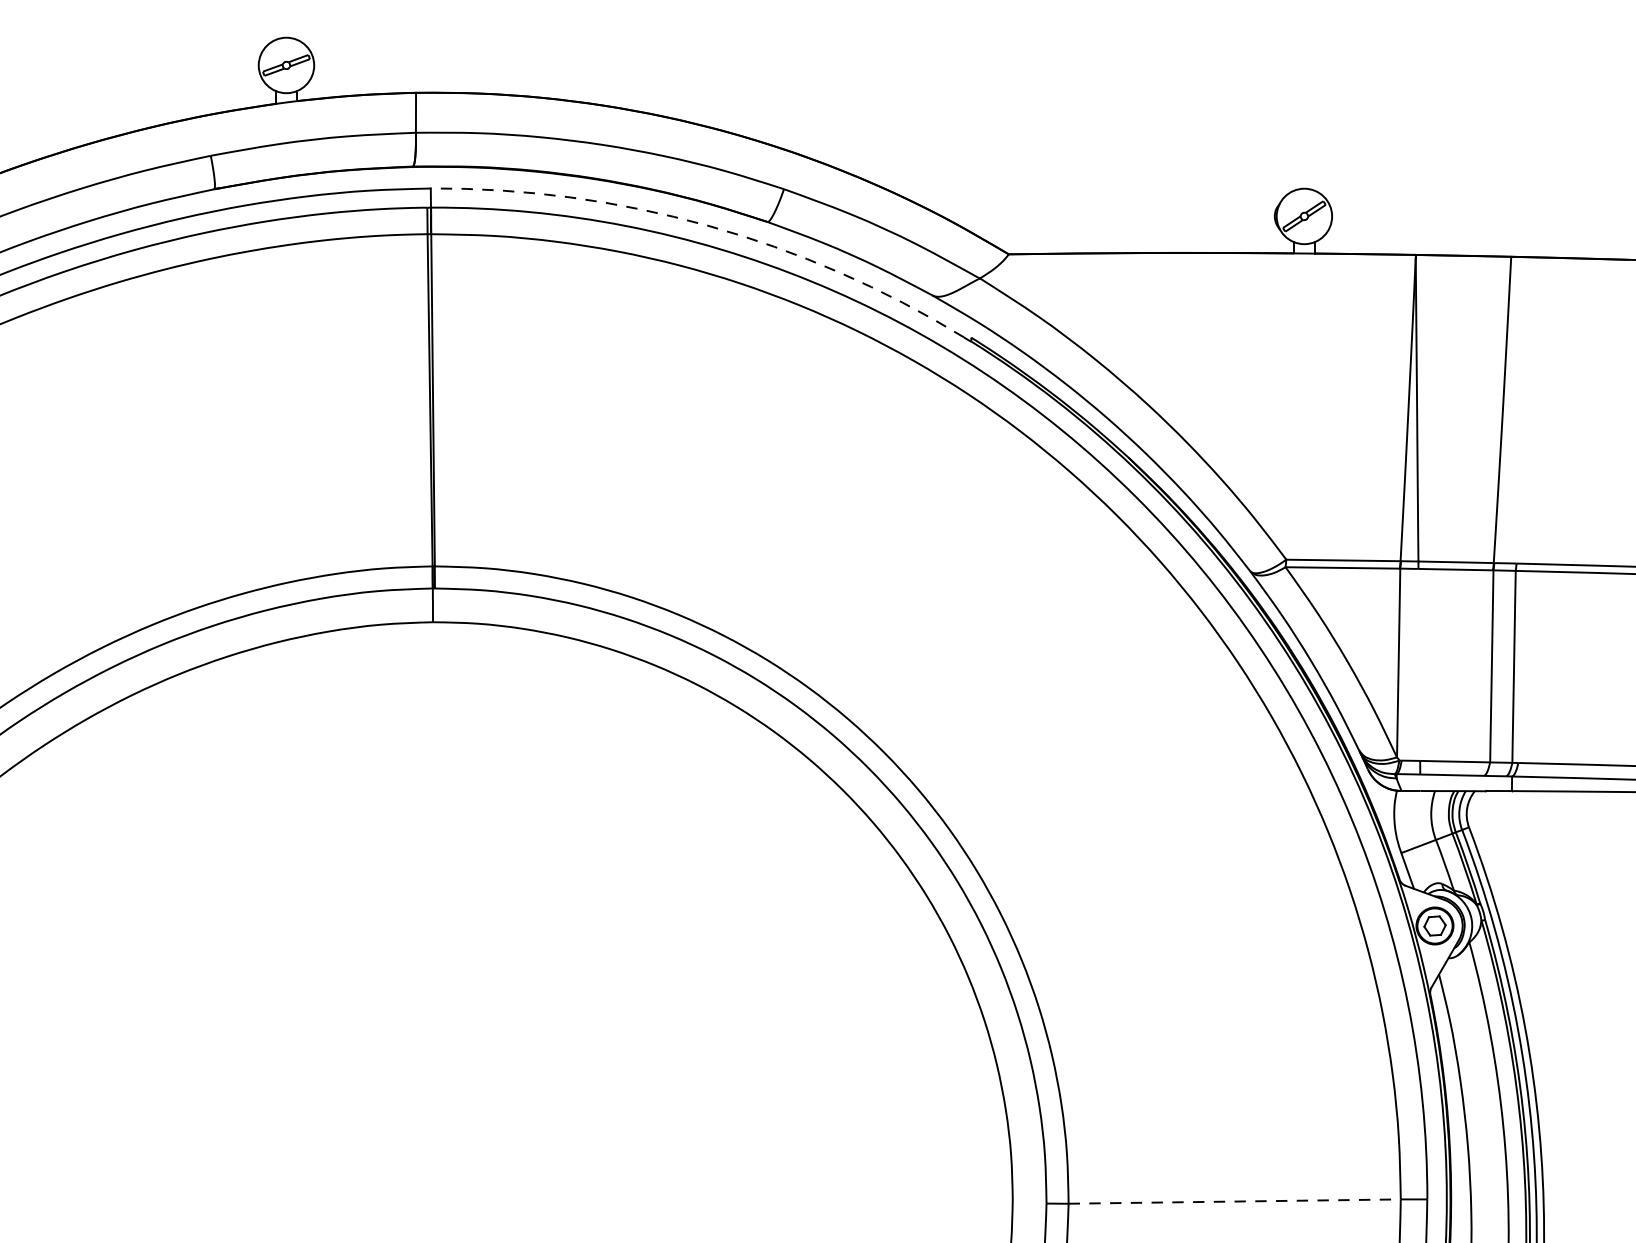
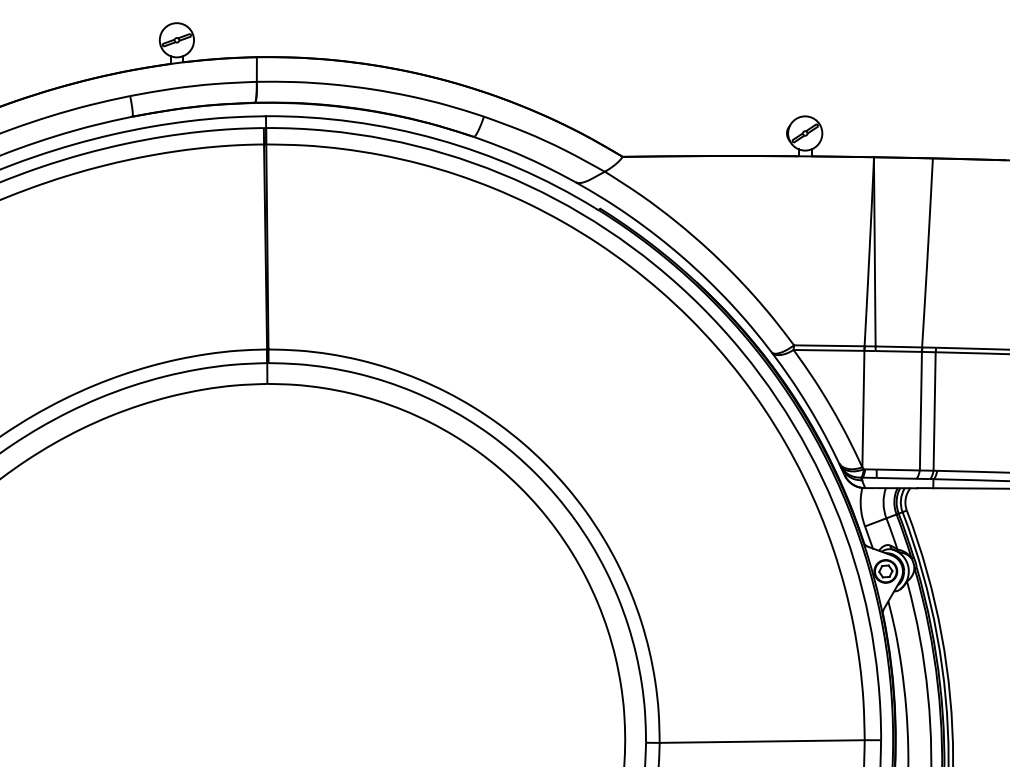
arc: (707, 226) -> (436, 139), dashed -> solid
line: (1235, 1201) -> (762, 741), dashed -> solid

